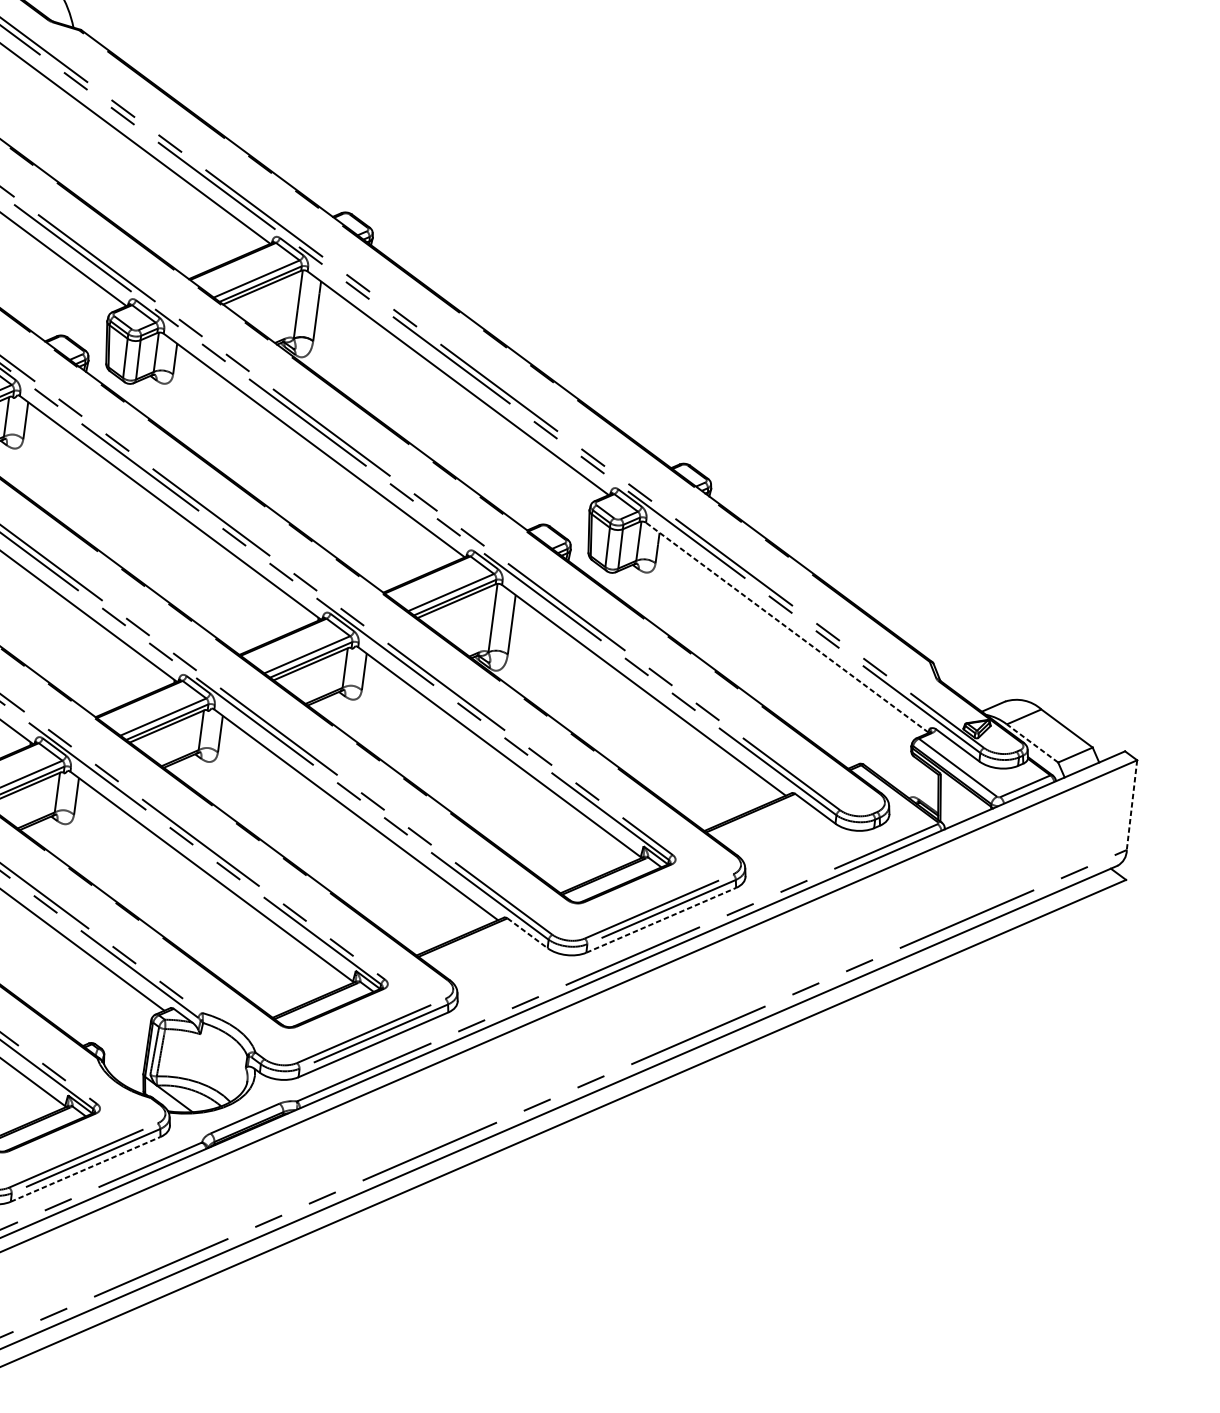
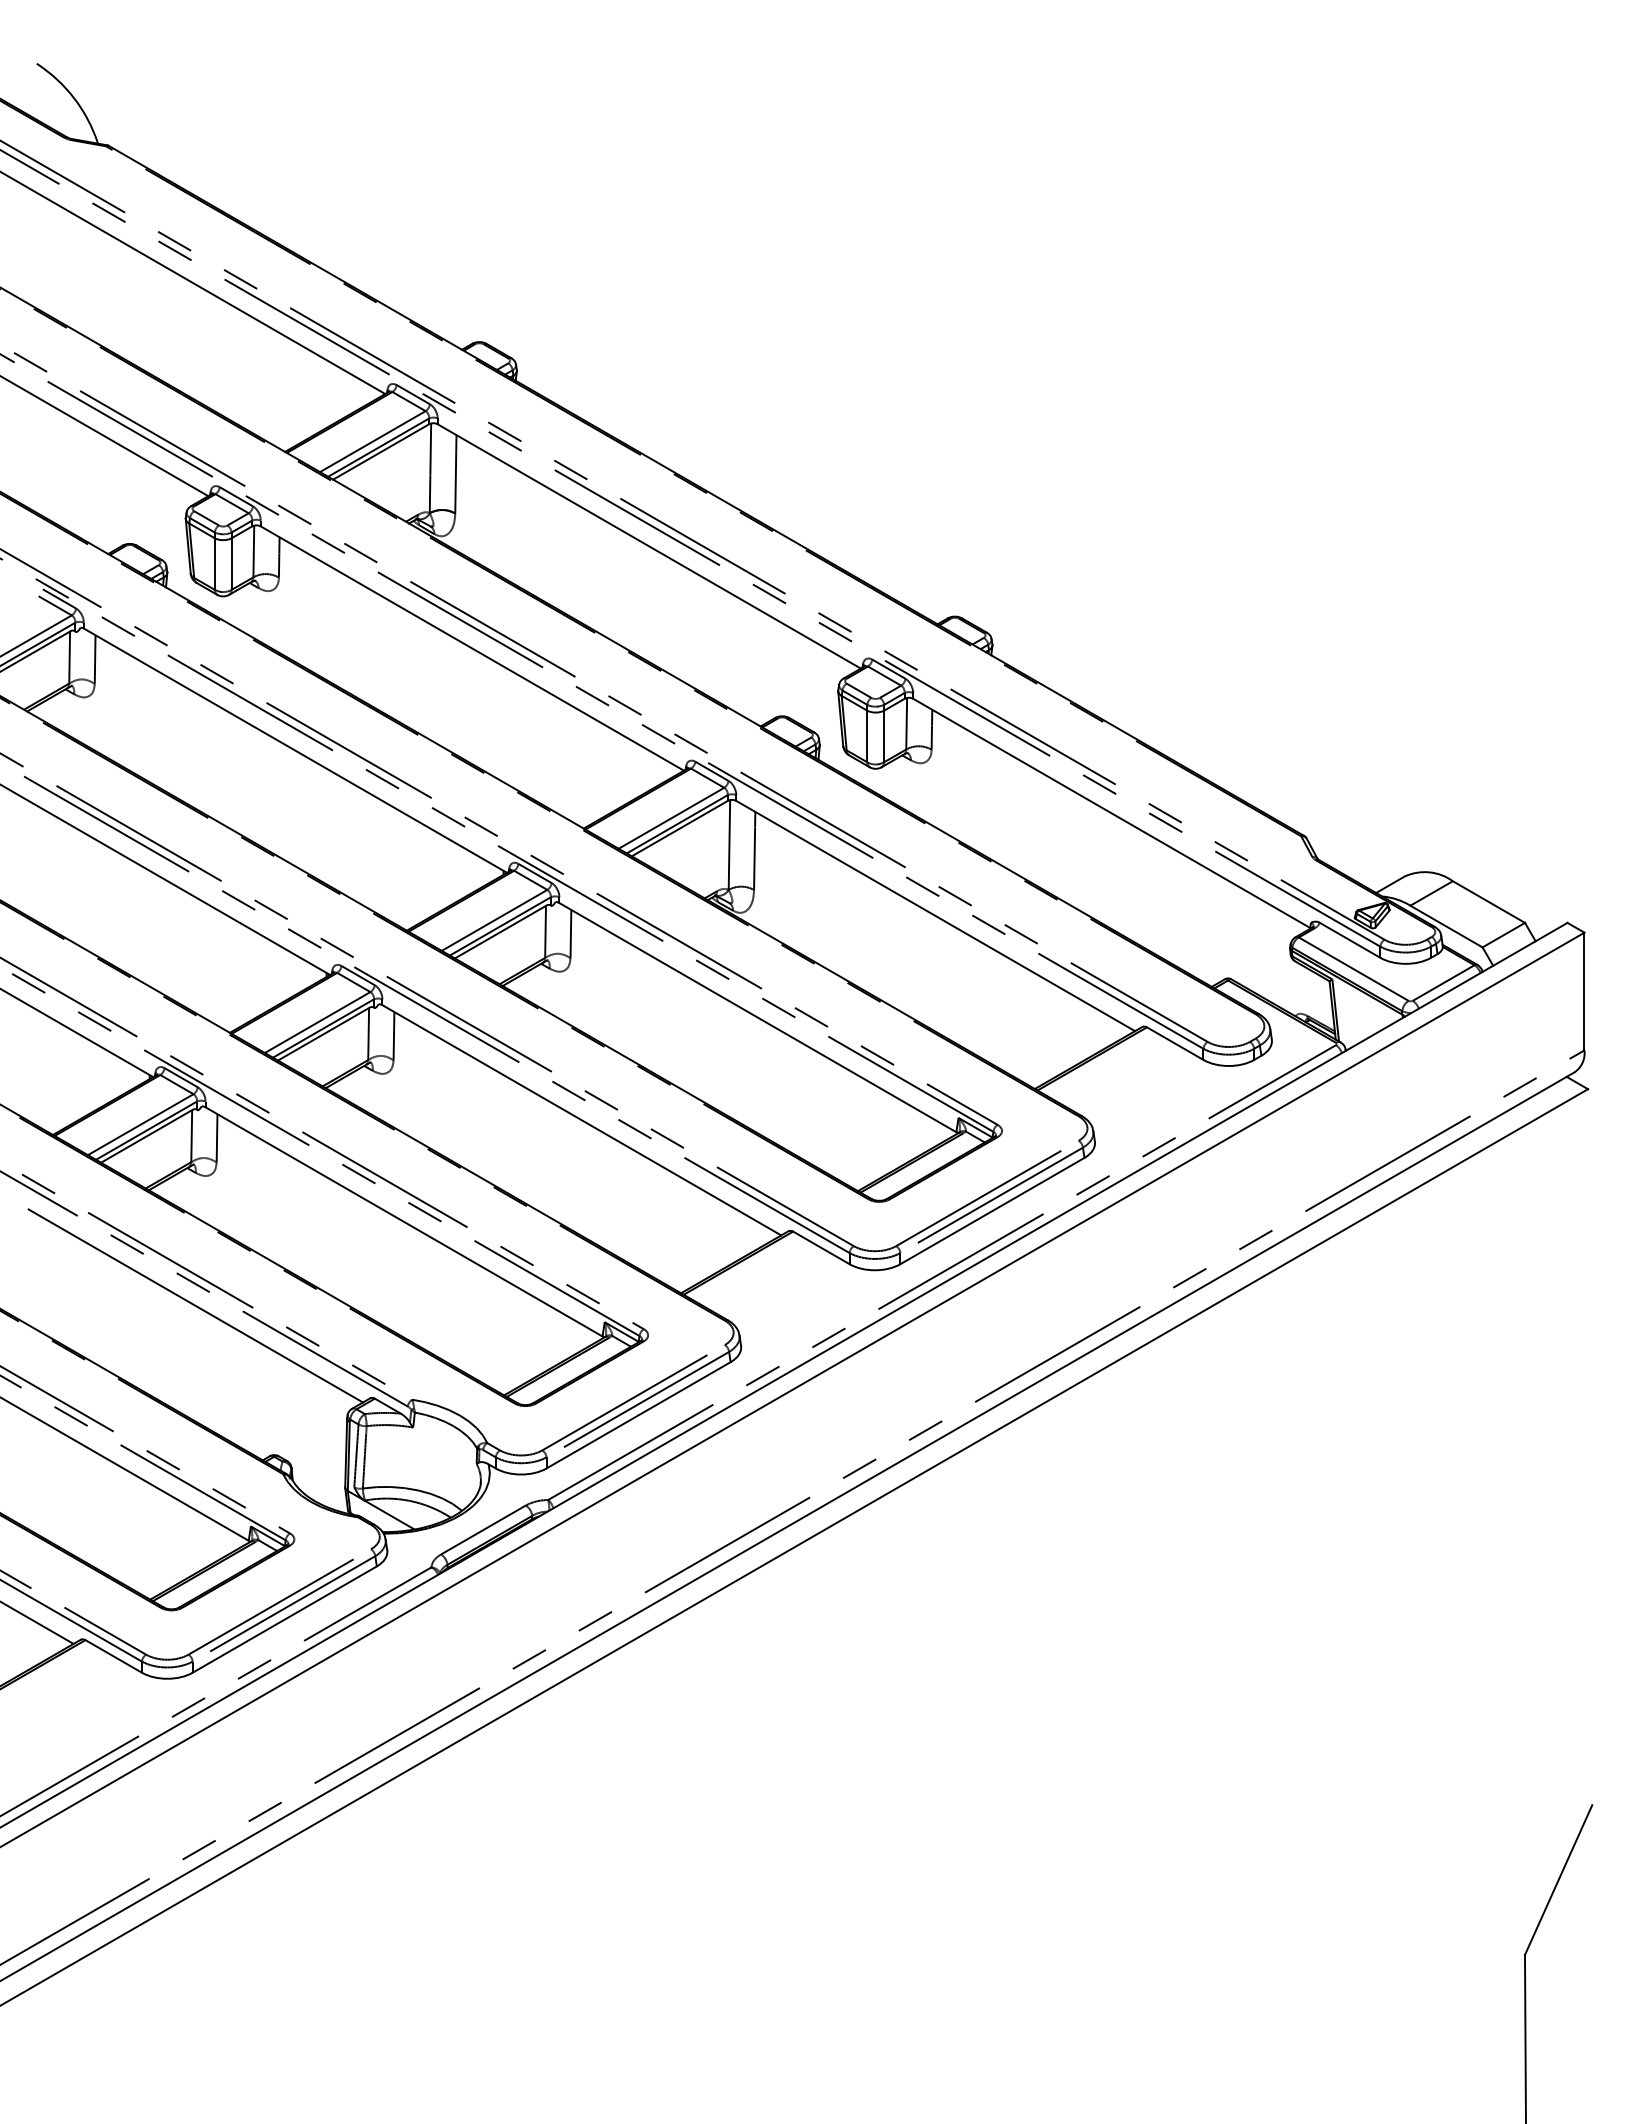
line: (787, 627) -> (1111, 813), dashed -> solid
line: (1032, 743) -> (1446, 926), dashed -> solid
line: (1132, 805) -> (1584, 991), dashed -> solid
line: (661, 919) -> (992, 1210), dashed -> solid
line: (527, 933) -> (821, 1247), dashed -> solid
line: (86, 1169) -> (285, 1619), dashed -> solid

